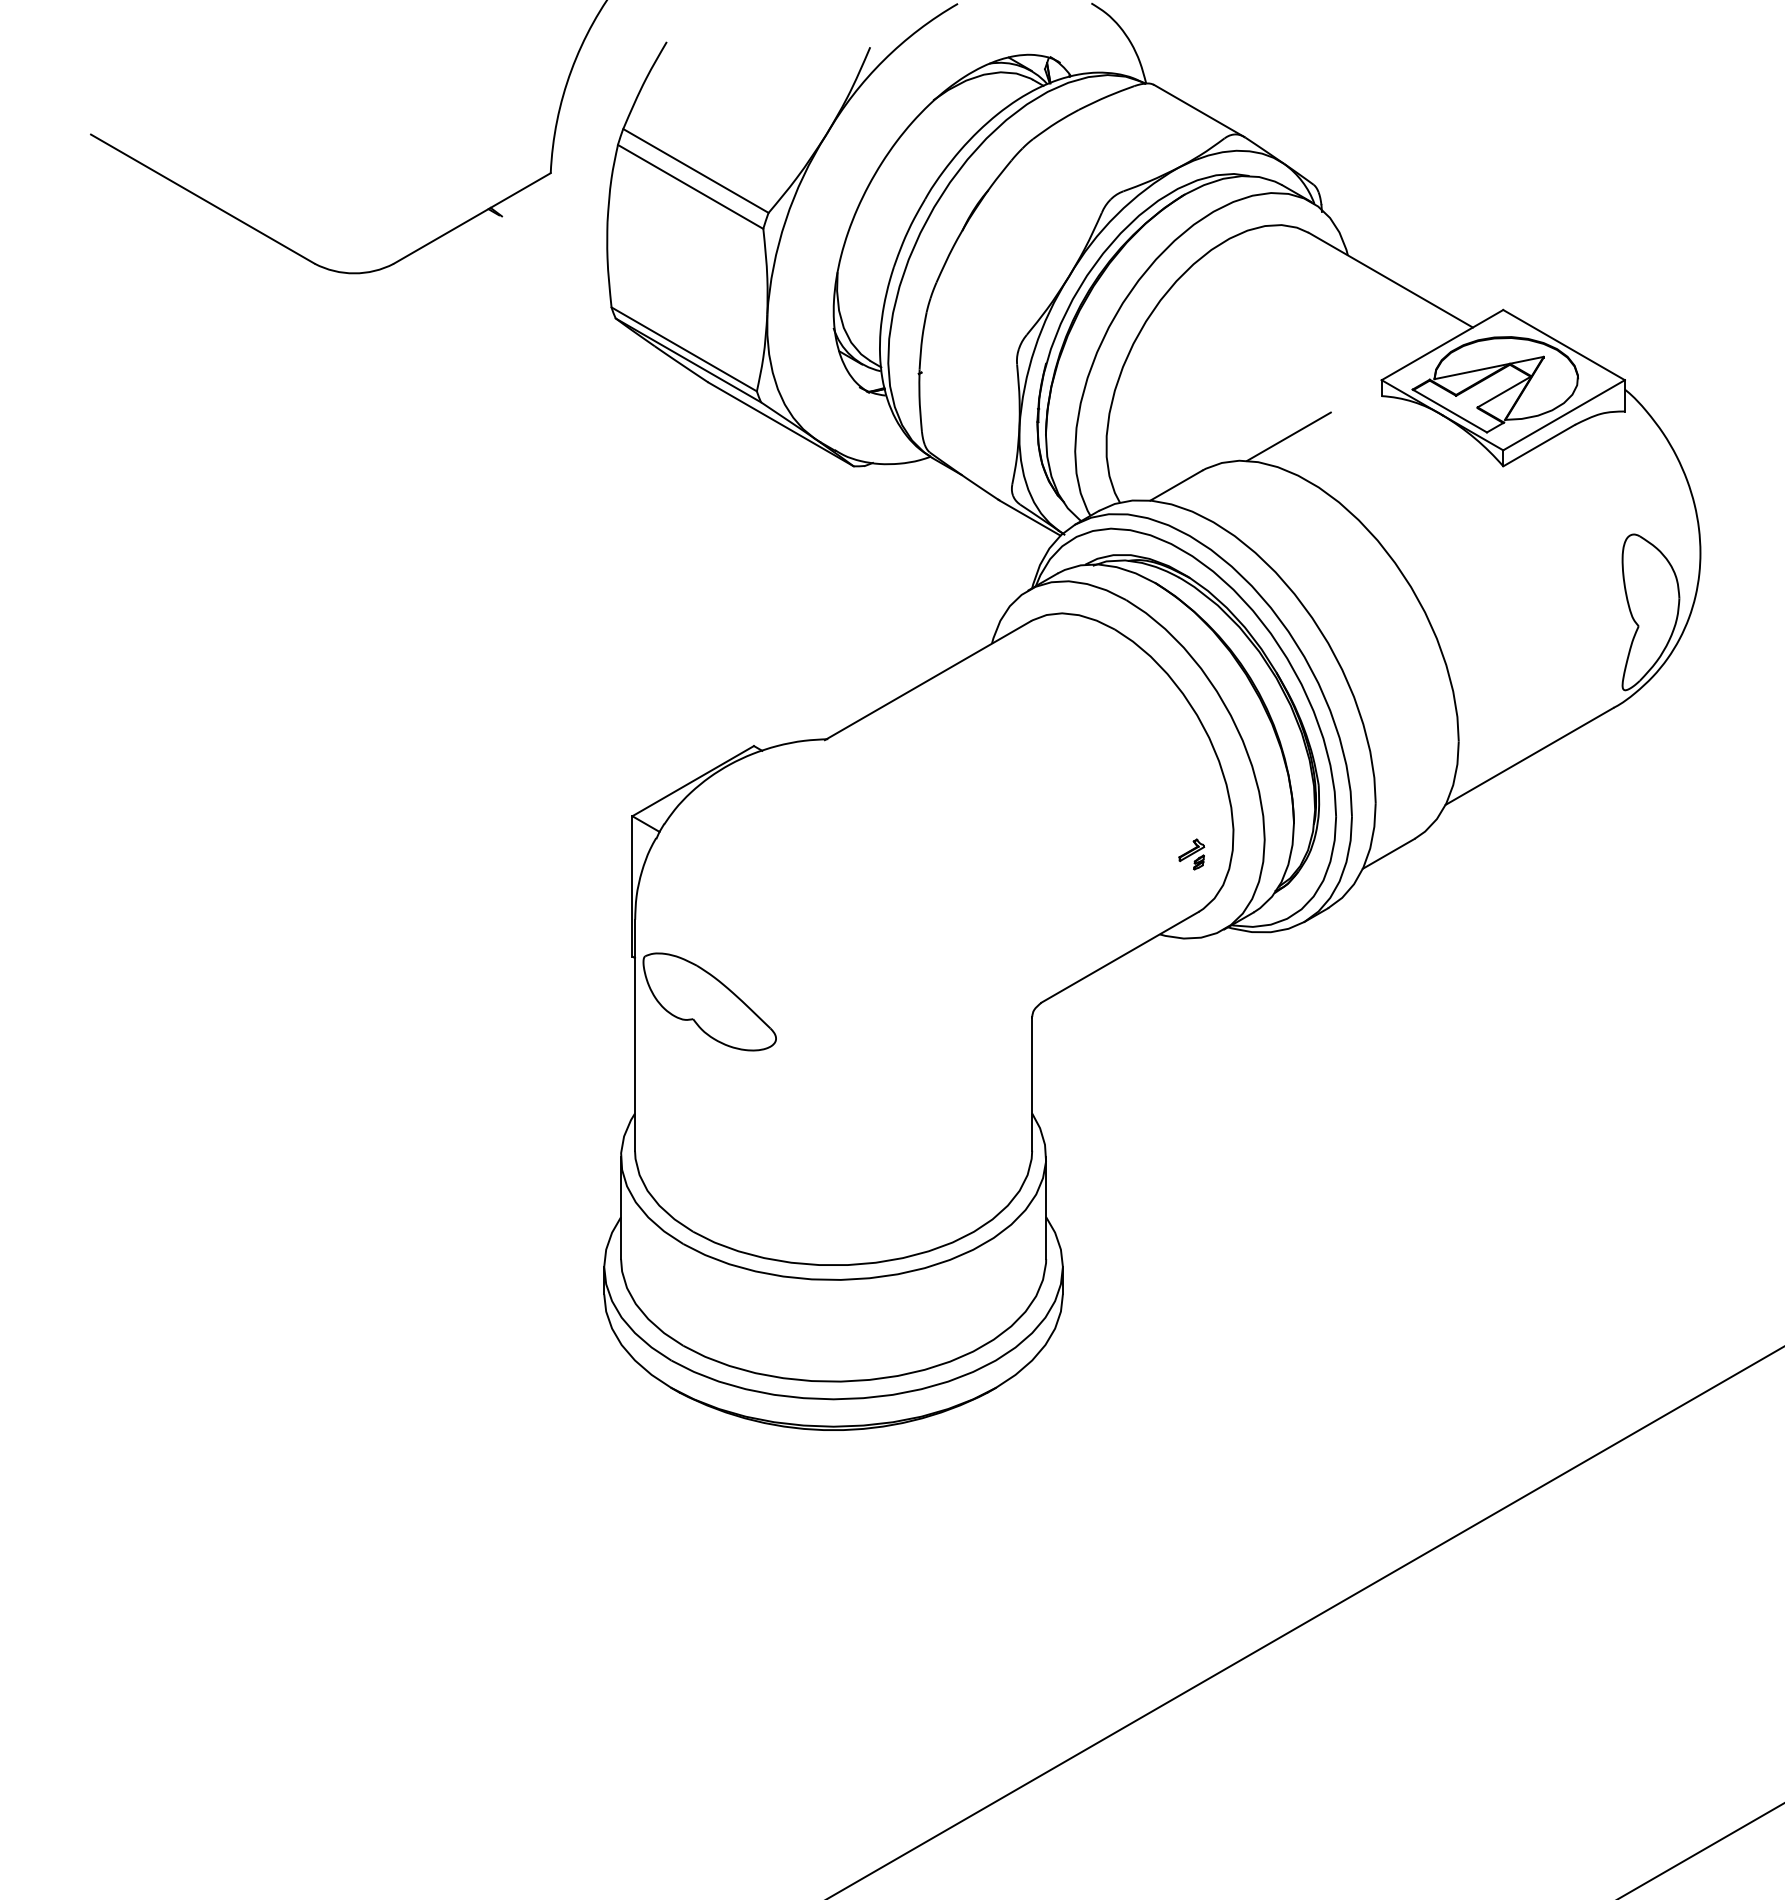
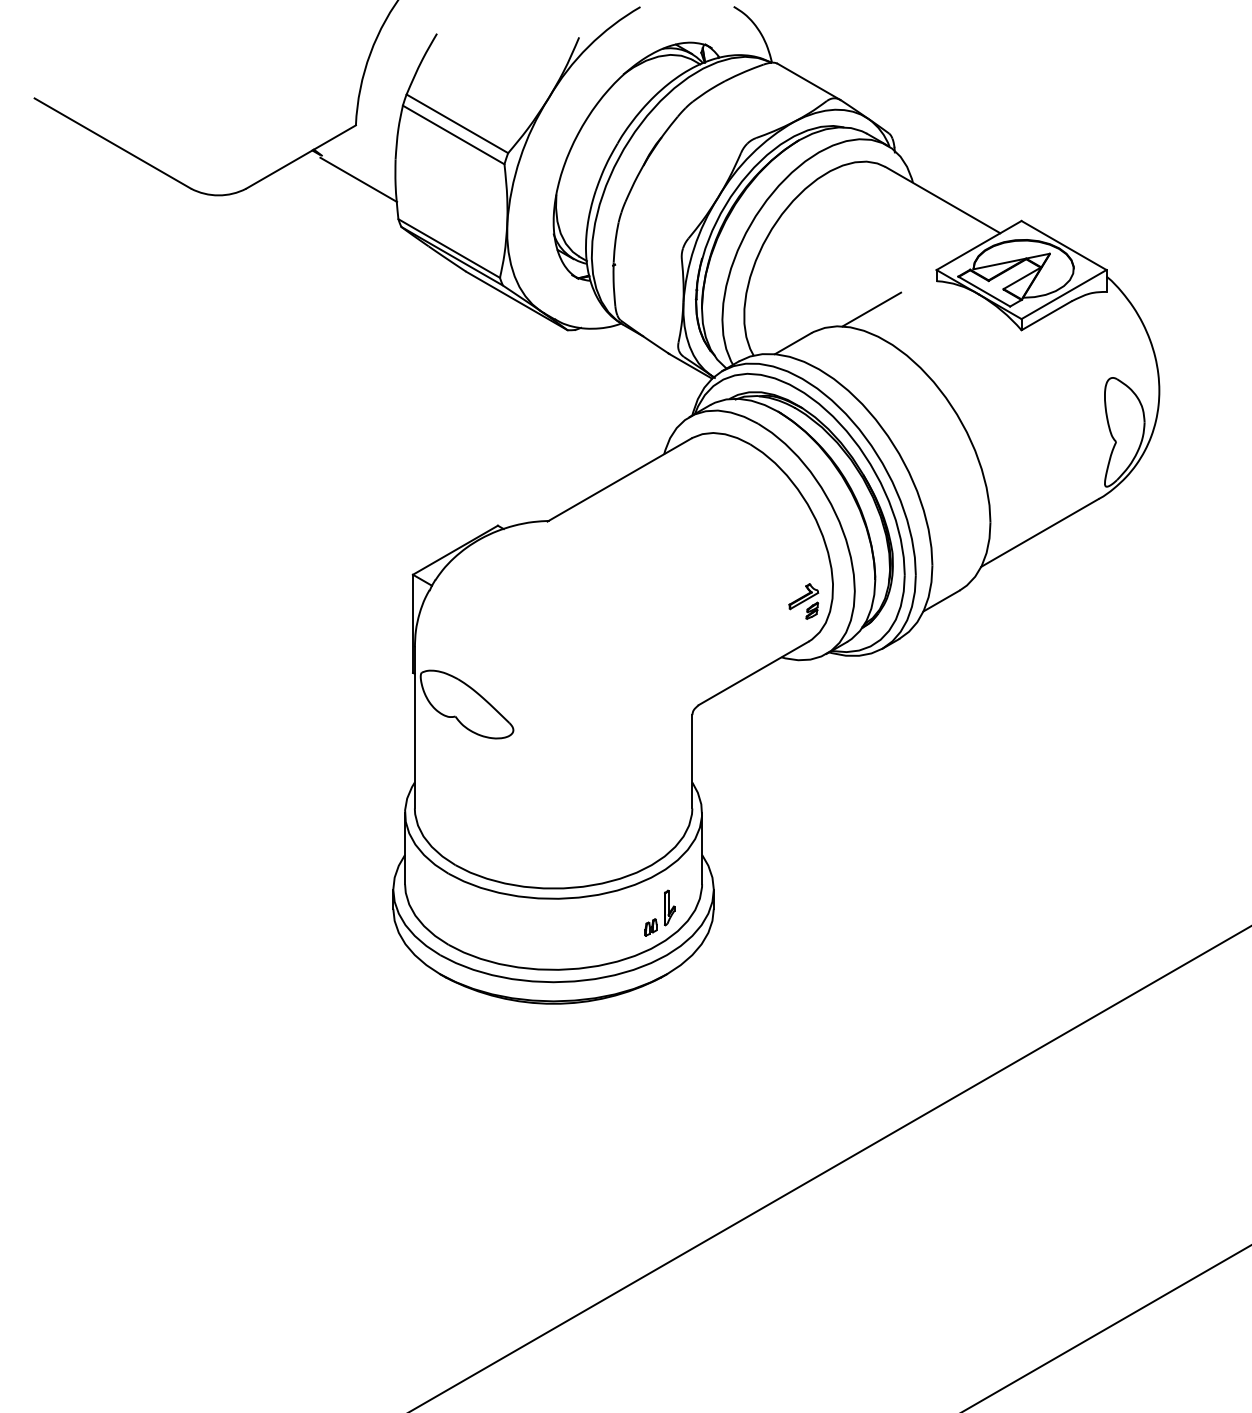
line: (554, 250) -> (358, 179), added
part: (1191, 854) -> (803, 601), size x1.67
part: (985, 1299) -> (659, 912), added

